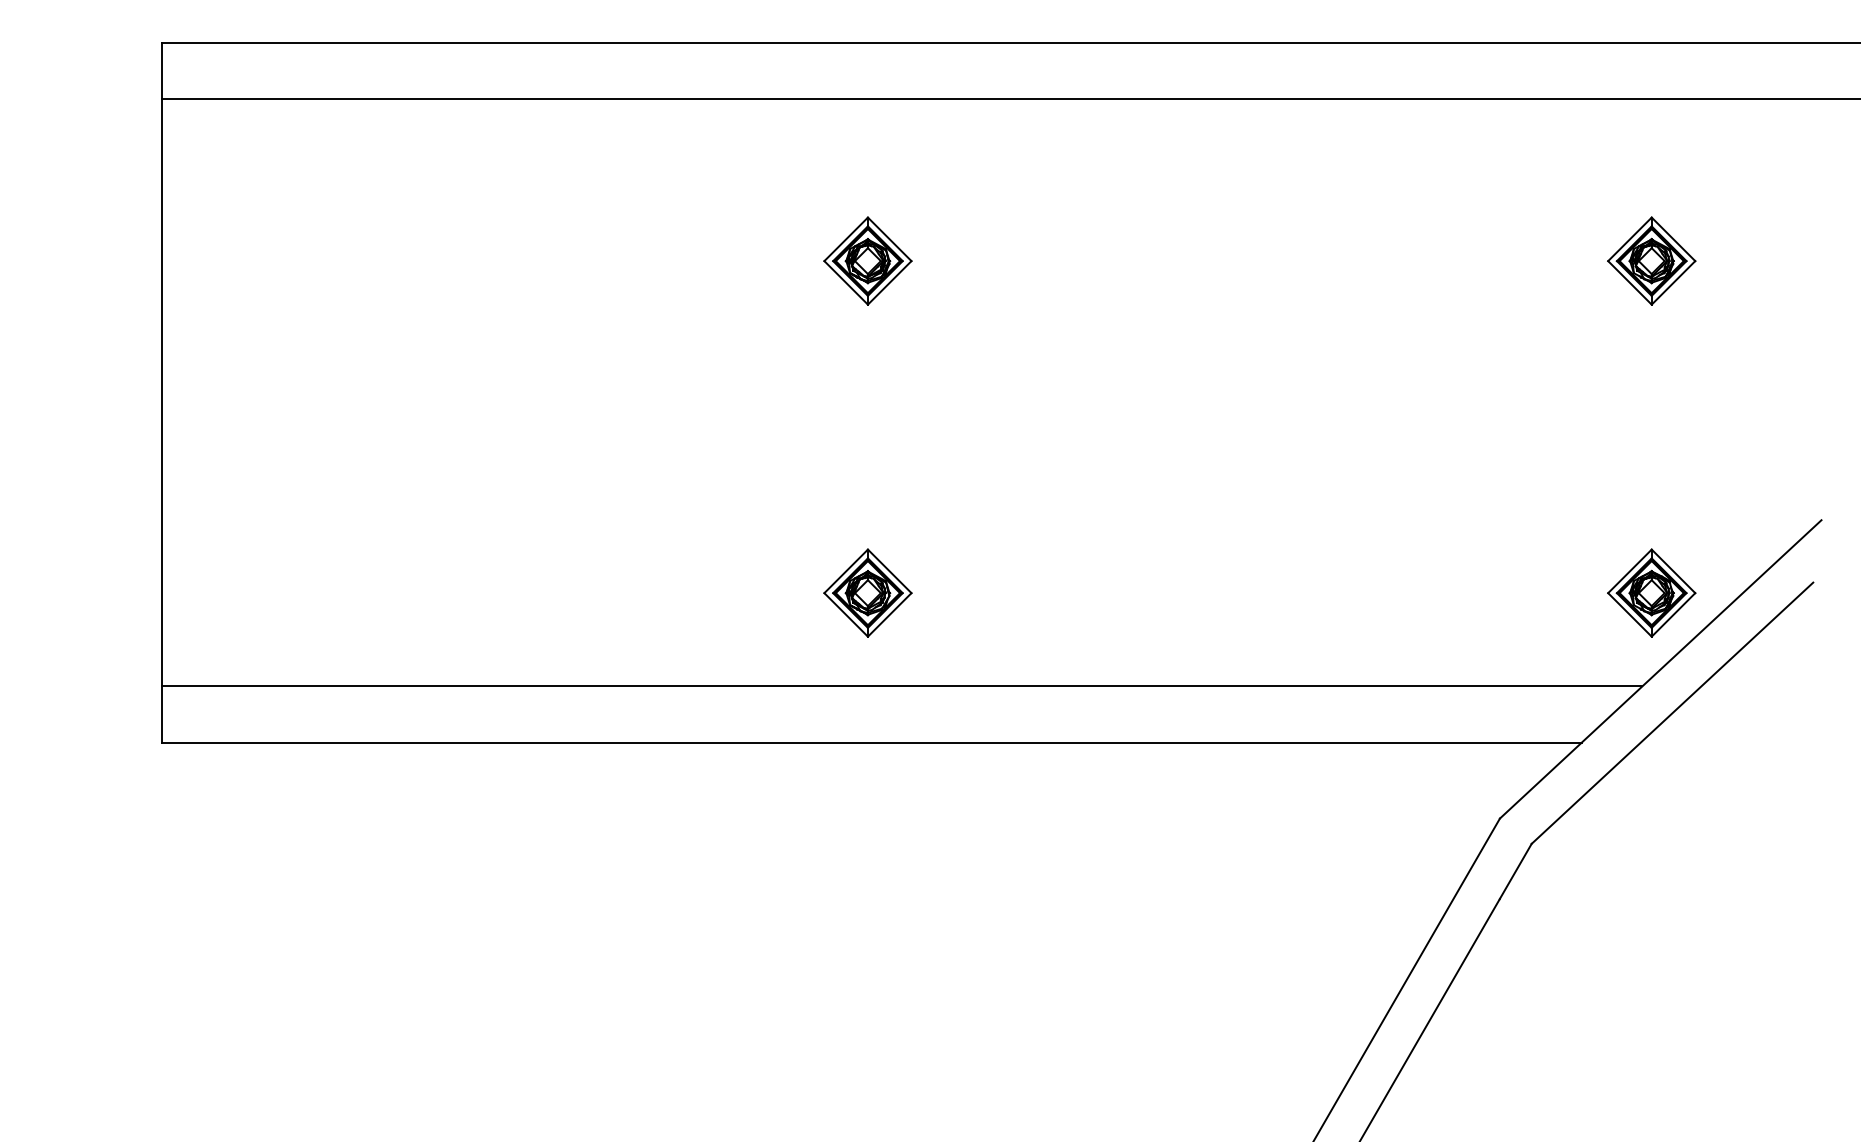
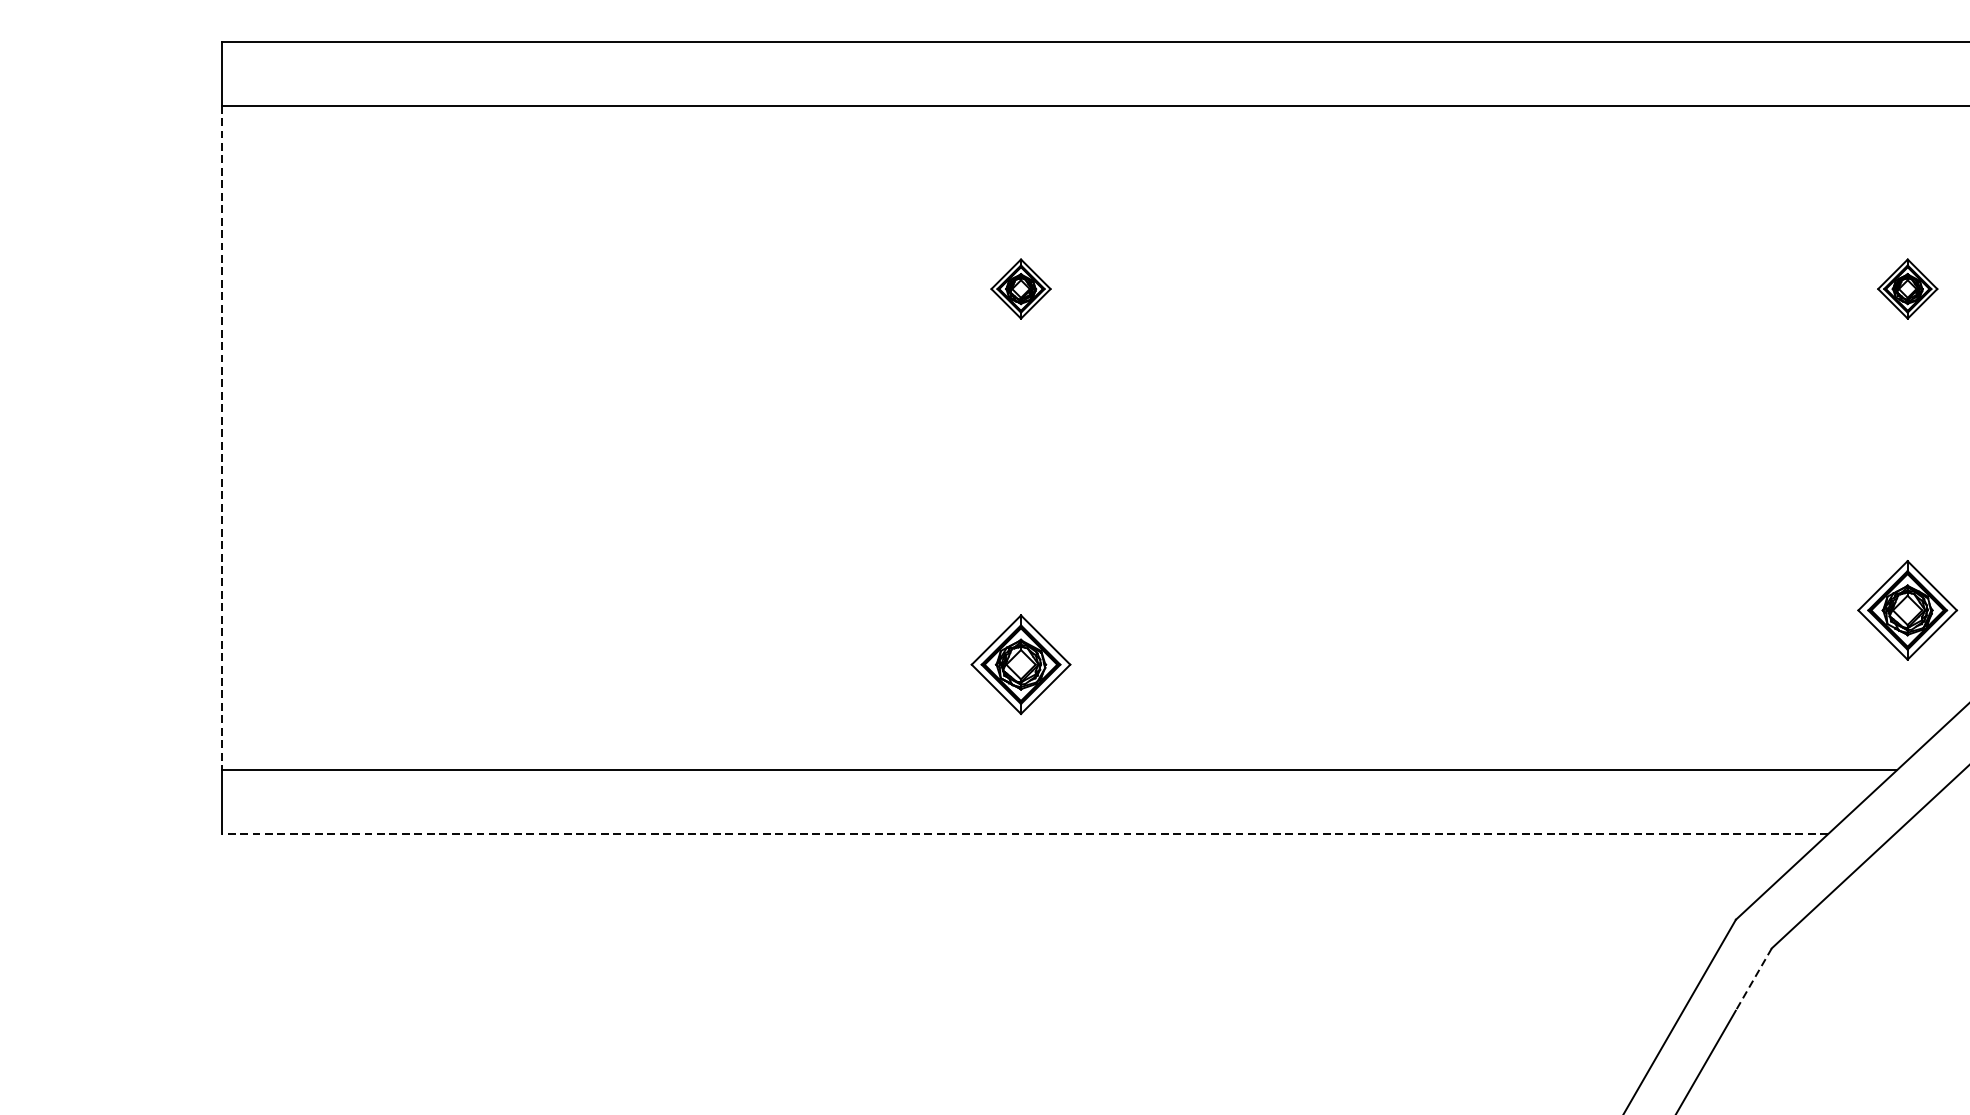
part: (867, 260) -> (1020, 288), size x0.6
part: (1651, 260) -> (1907, 288), size x0.6
line: (161, 392) -> (221, 437), solid -> dashed
part: (1651, 592) -> (1907, 609), moved
line: (871, 742) -> (1025, 833), solid -> dashed
line: (1515, 871) -> (1753, 979), solid -> dashed

